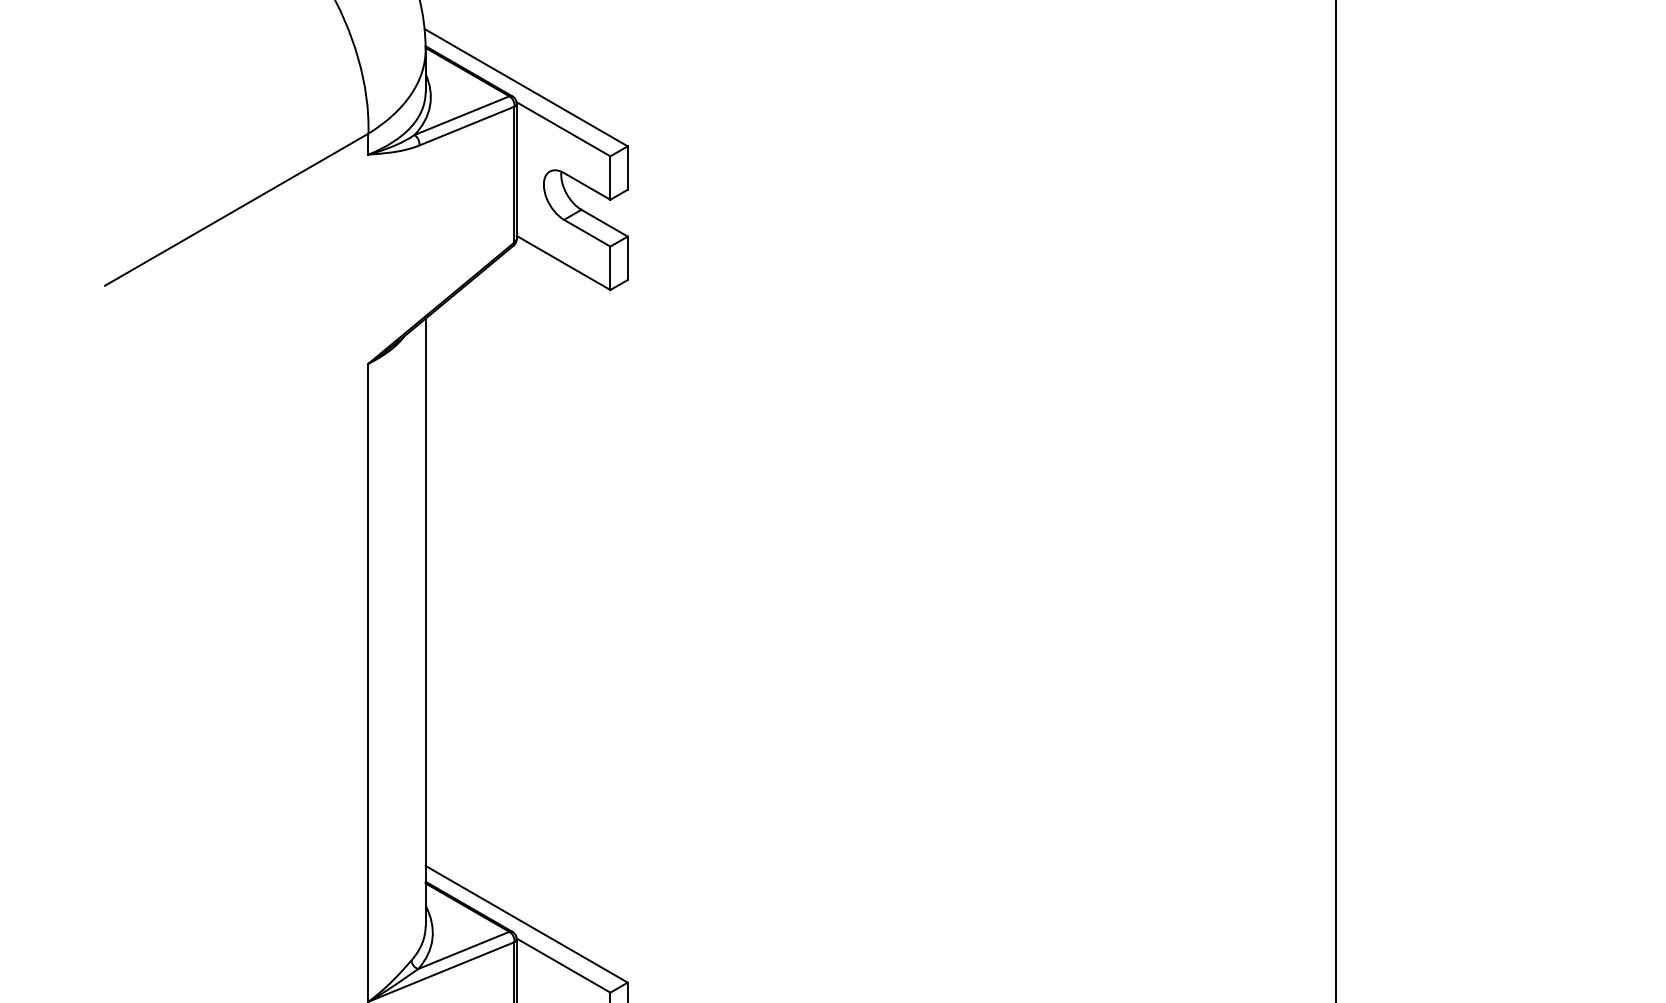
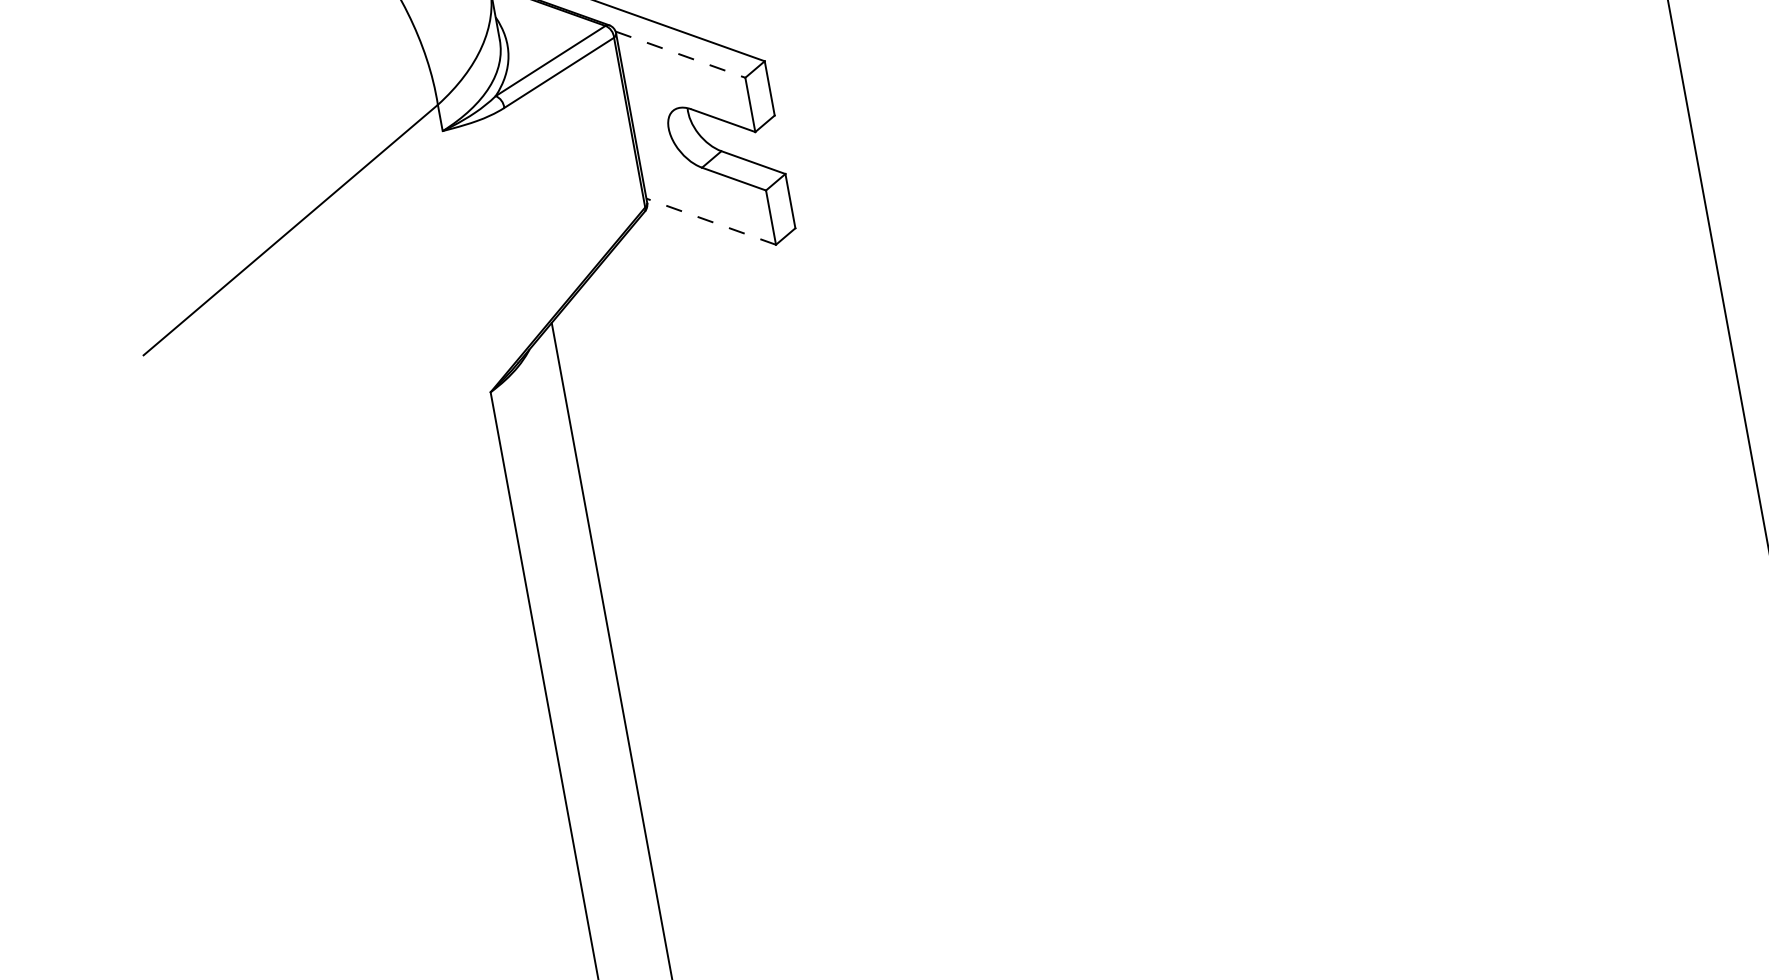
line: (563, 129) -> (680, 54), solid -> dashed
line: (563, 262) -> (711, 221), solid -> dashed

